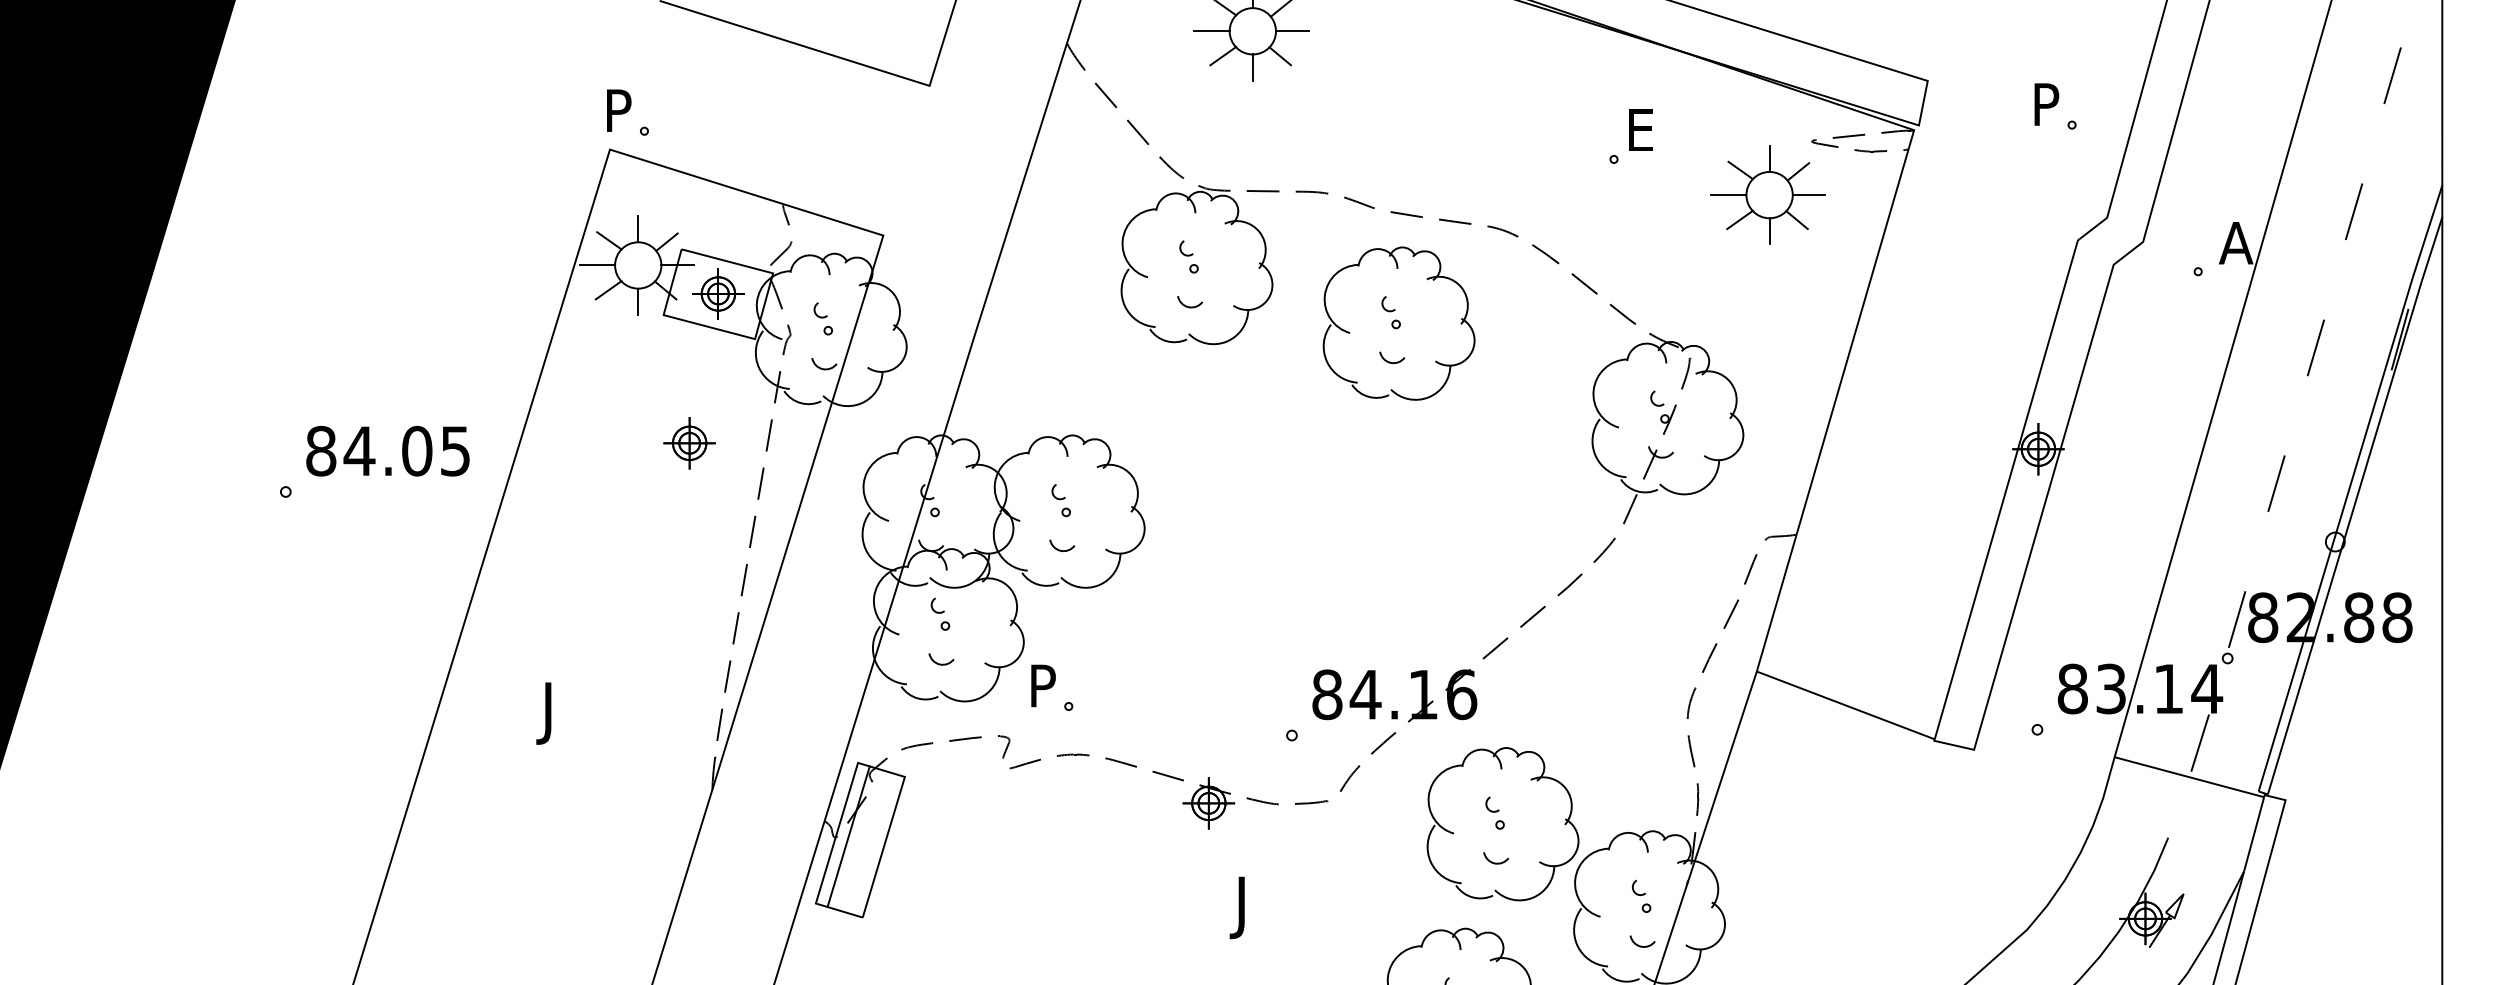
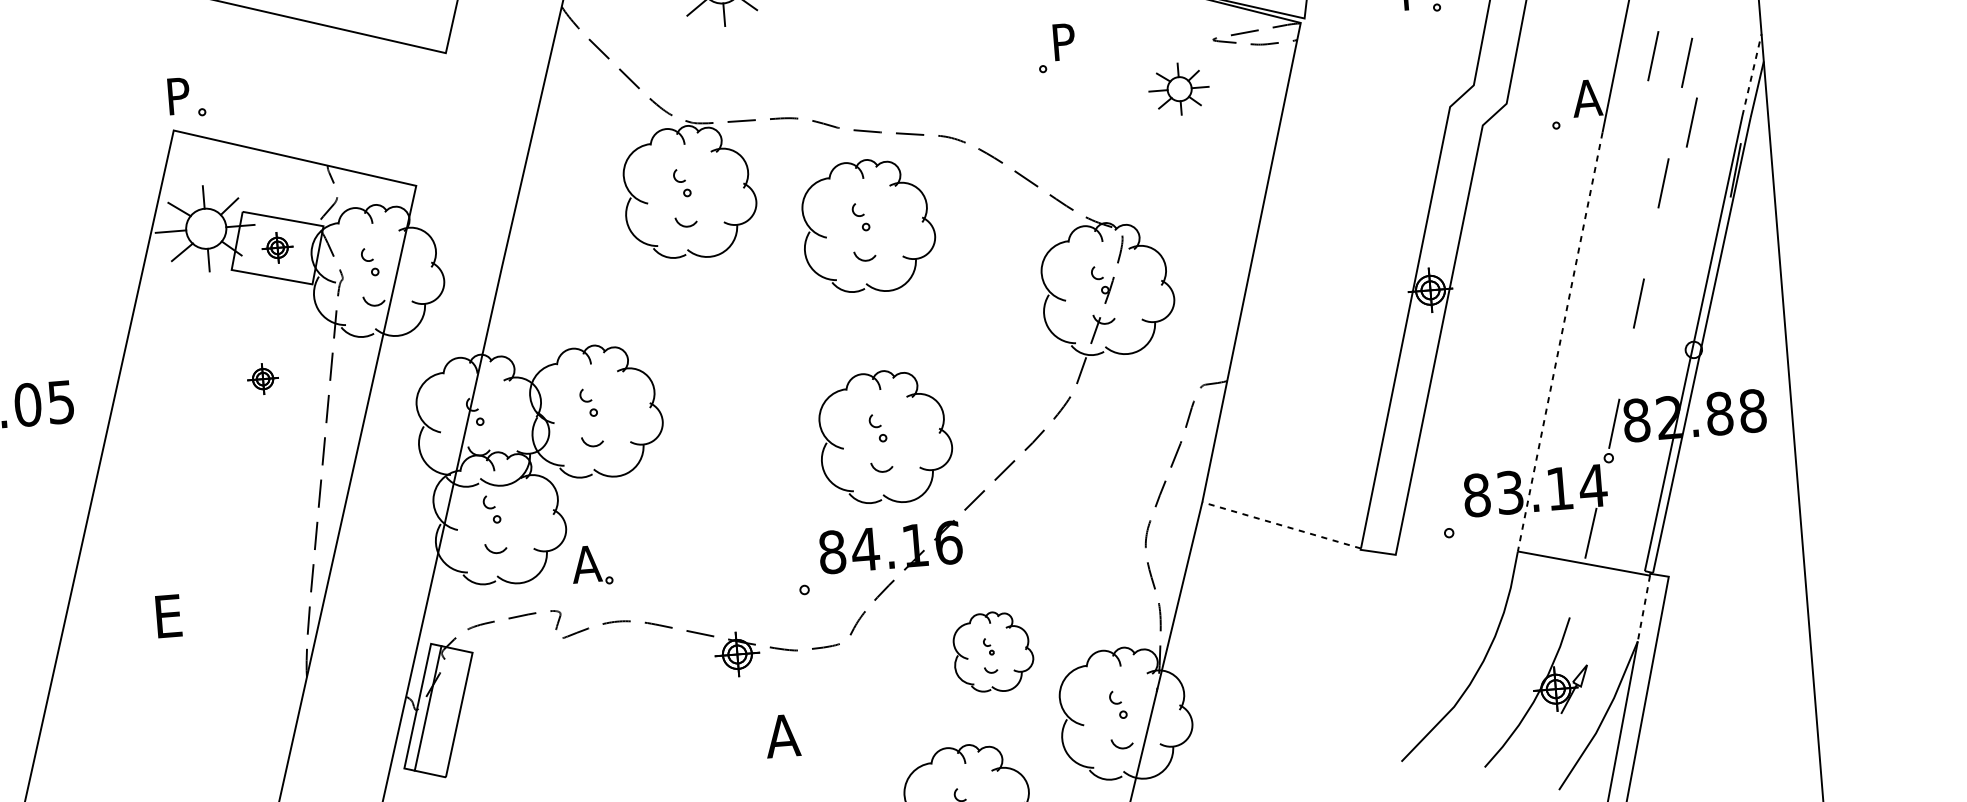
text: (1640, 130) -> (1064, 42), E -> P
part: (1767, 194) -> (1178, 88), size x0.6
line: (2315, 200) -> (1652, 55), added
line: (2427, 231) -> (1751, 74), solid -> dashed
line: (2354, 280) -> (1692, 122), added
part: (718, 293) -> (277, 247), size x0.7
part: (689, 443) -> (263, 379), size x0.7
line: (2182, 521) -> (1560, 342), solid -> dashed
part: (1398, 567) -> (885, 437), added
text: (1043, 685) -> (586, 564), P -> A
line: (1845, 705) -> (1281, 525), solid -> dashed
text: (554, 713) -> (165, 622), J -> E
part: (1502, 824) -> (992, 652), size x0.6
line: (2253, 834) -> (1643, 608), solid -> dashed
text: (1251, 907) -> (781, 741), J -> A

